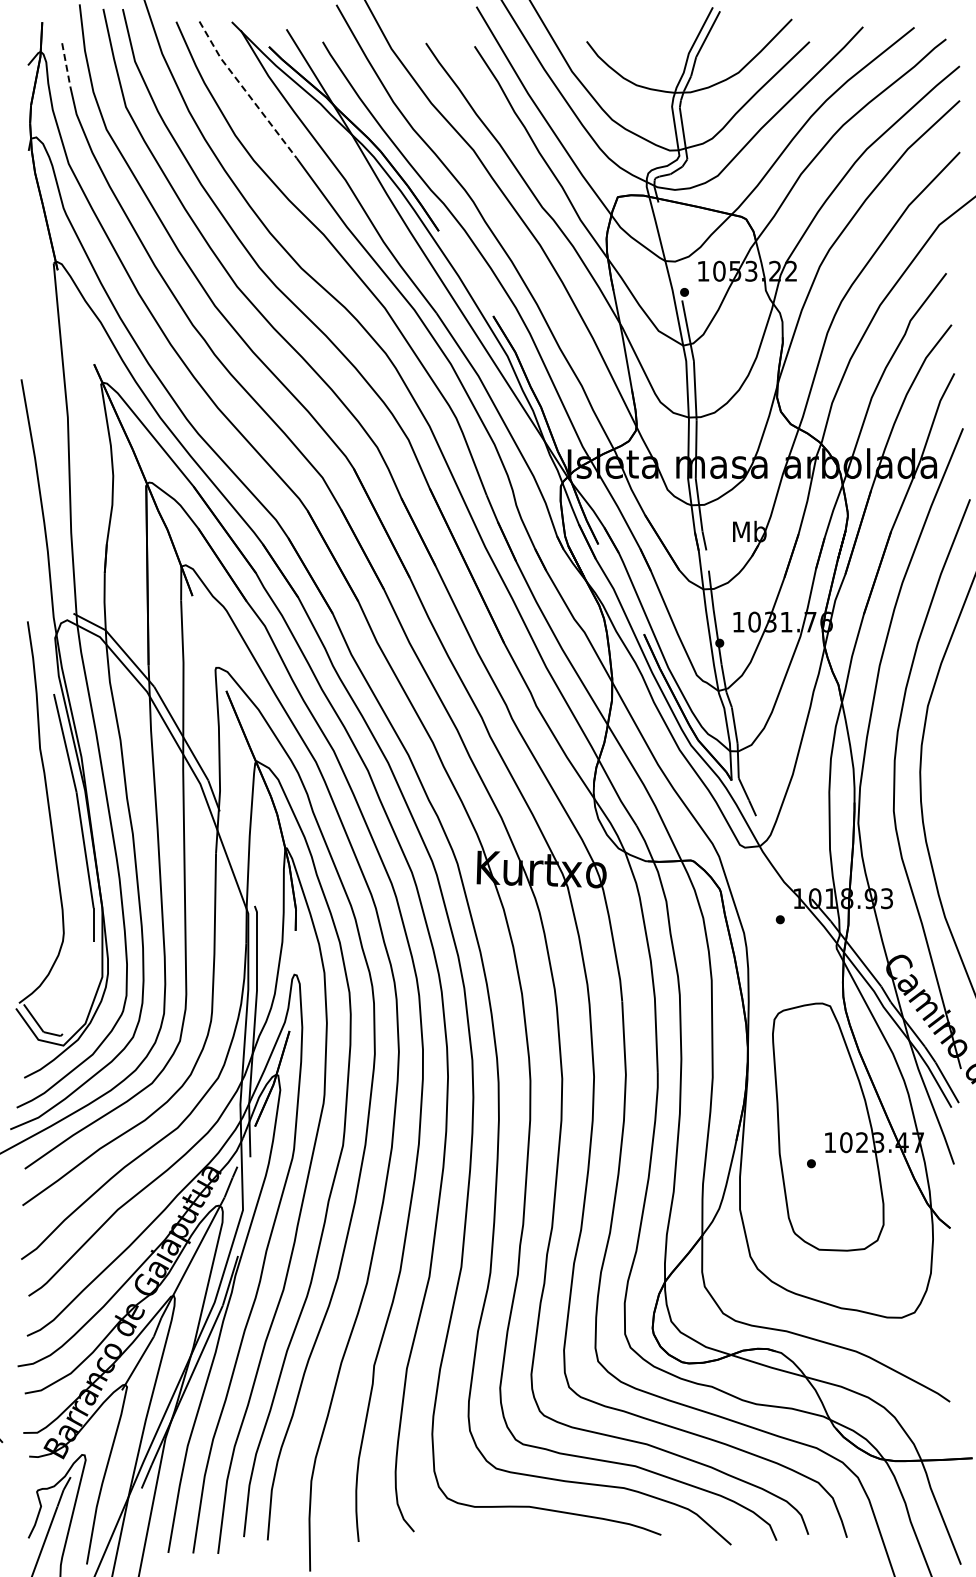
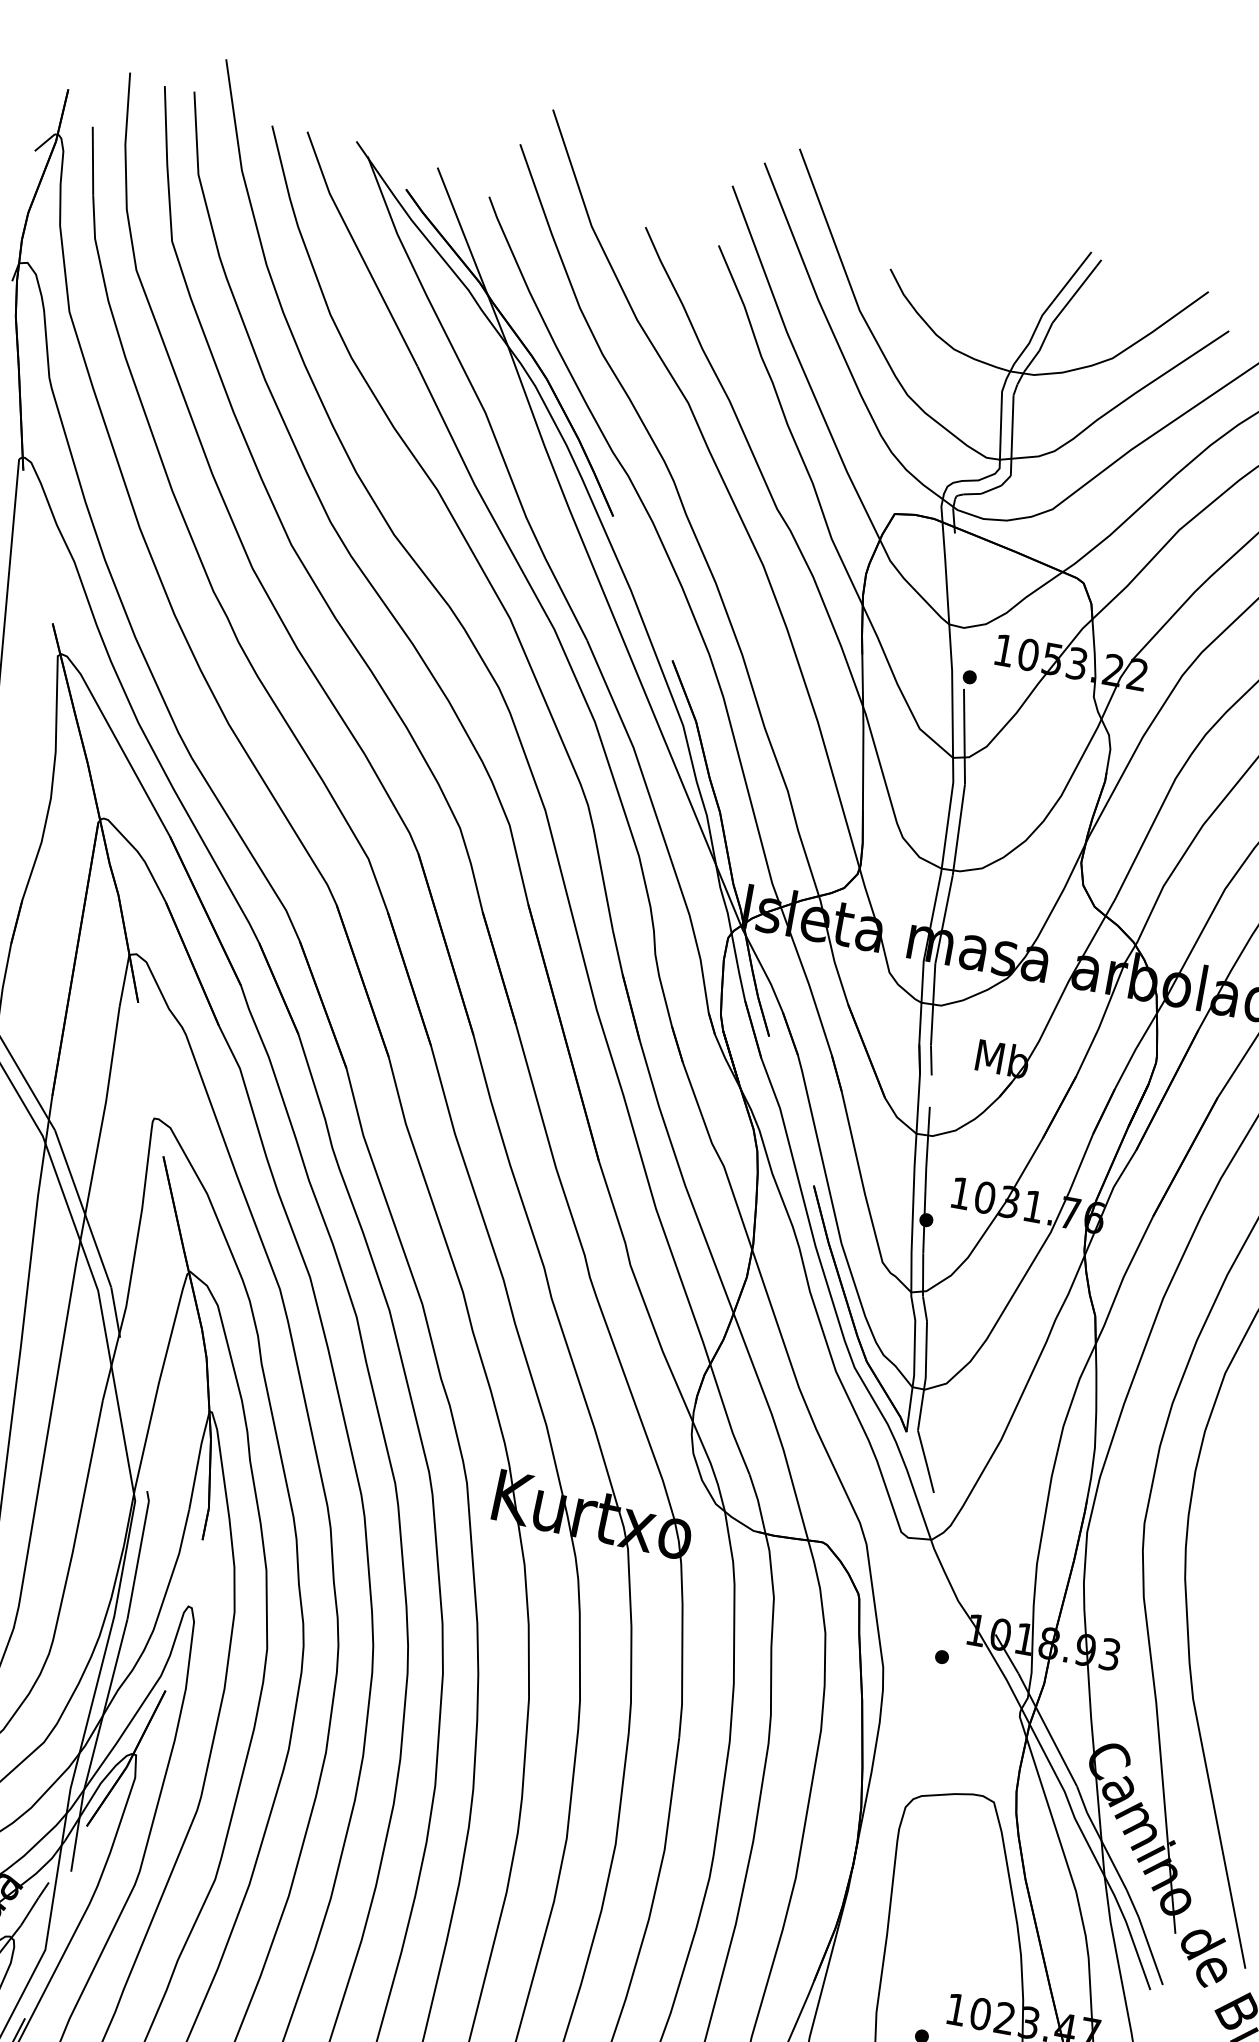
line: (66, 65) -> (93, 161), dashed -> solid
line: (245, 90) -> (358, 249), dashed -> solid

